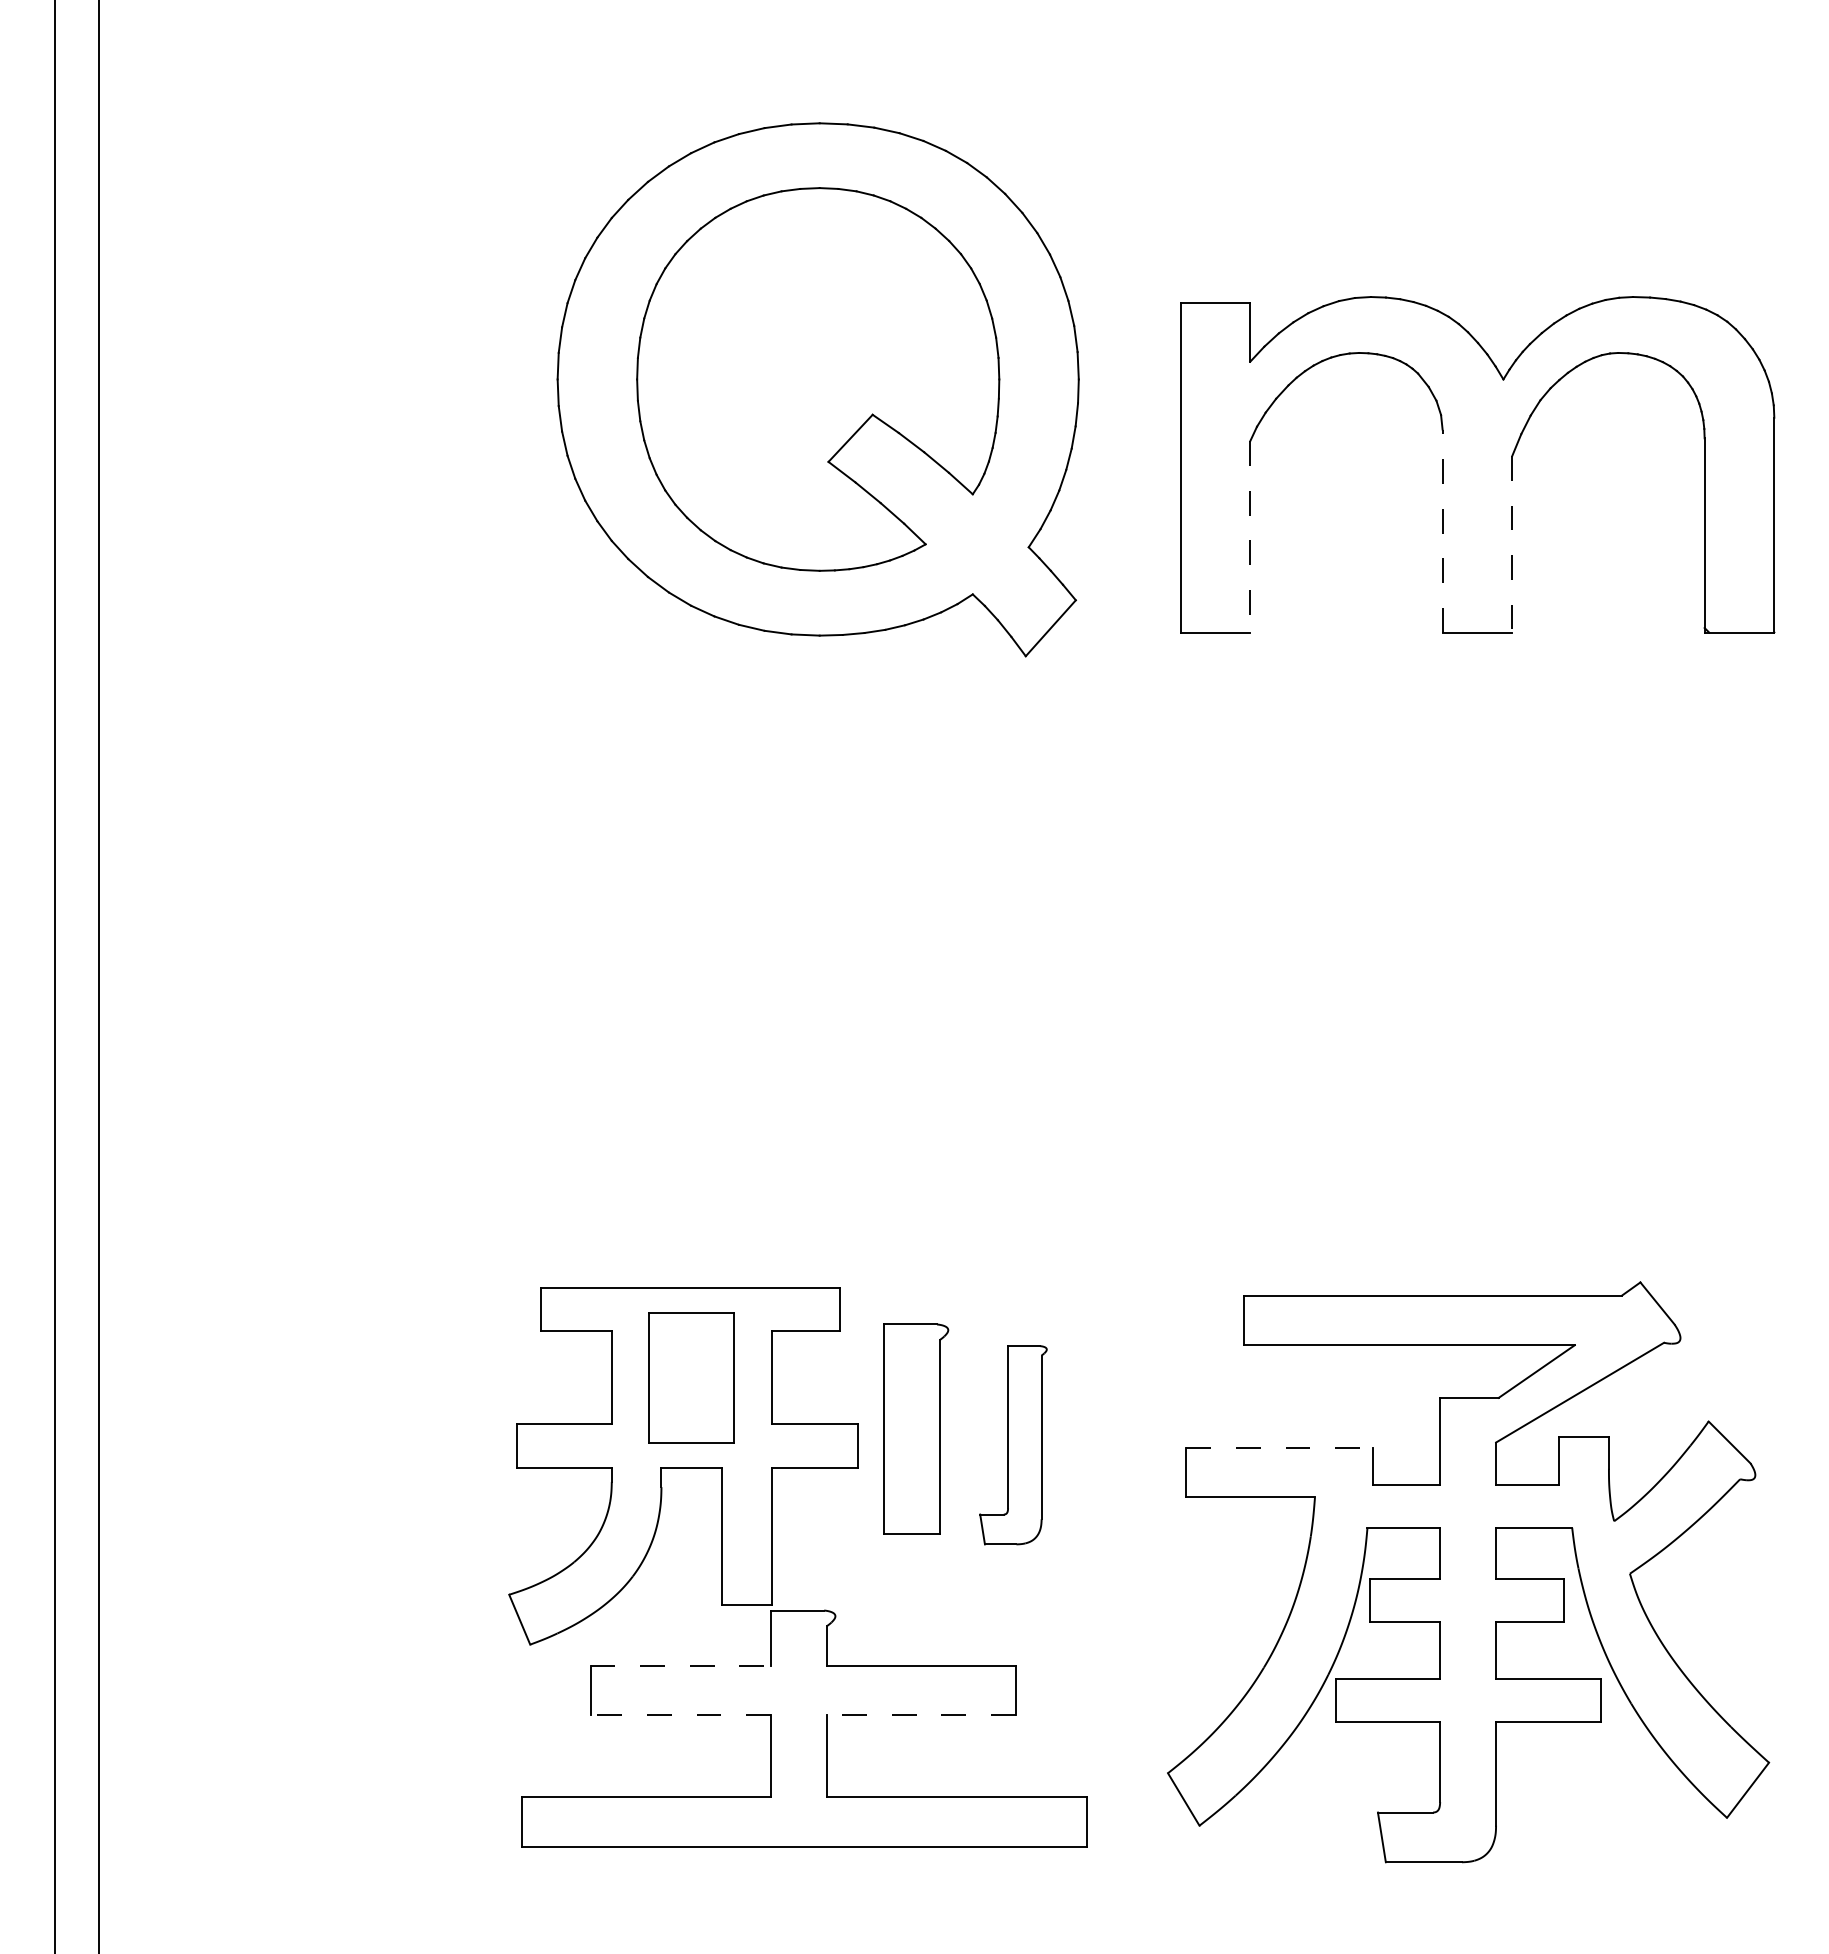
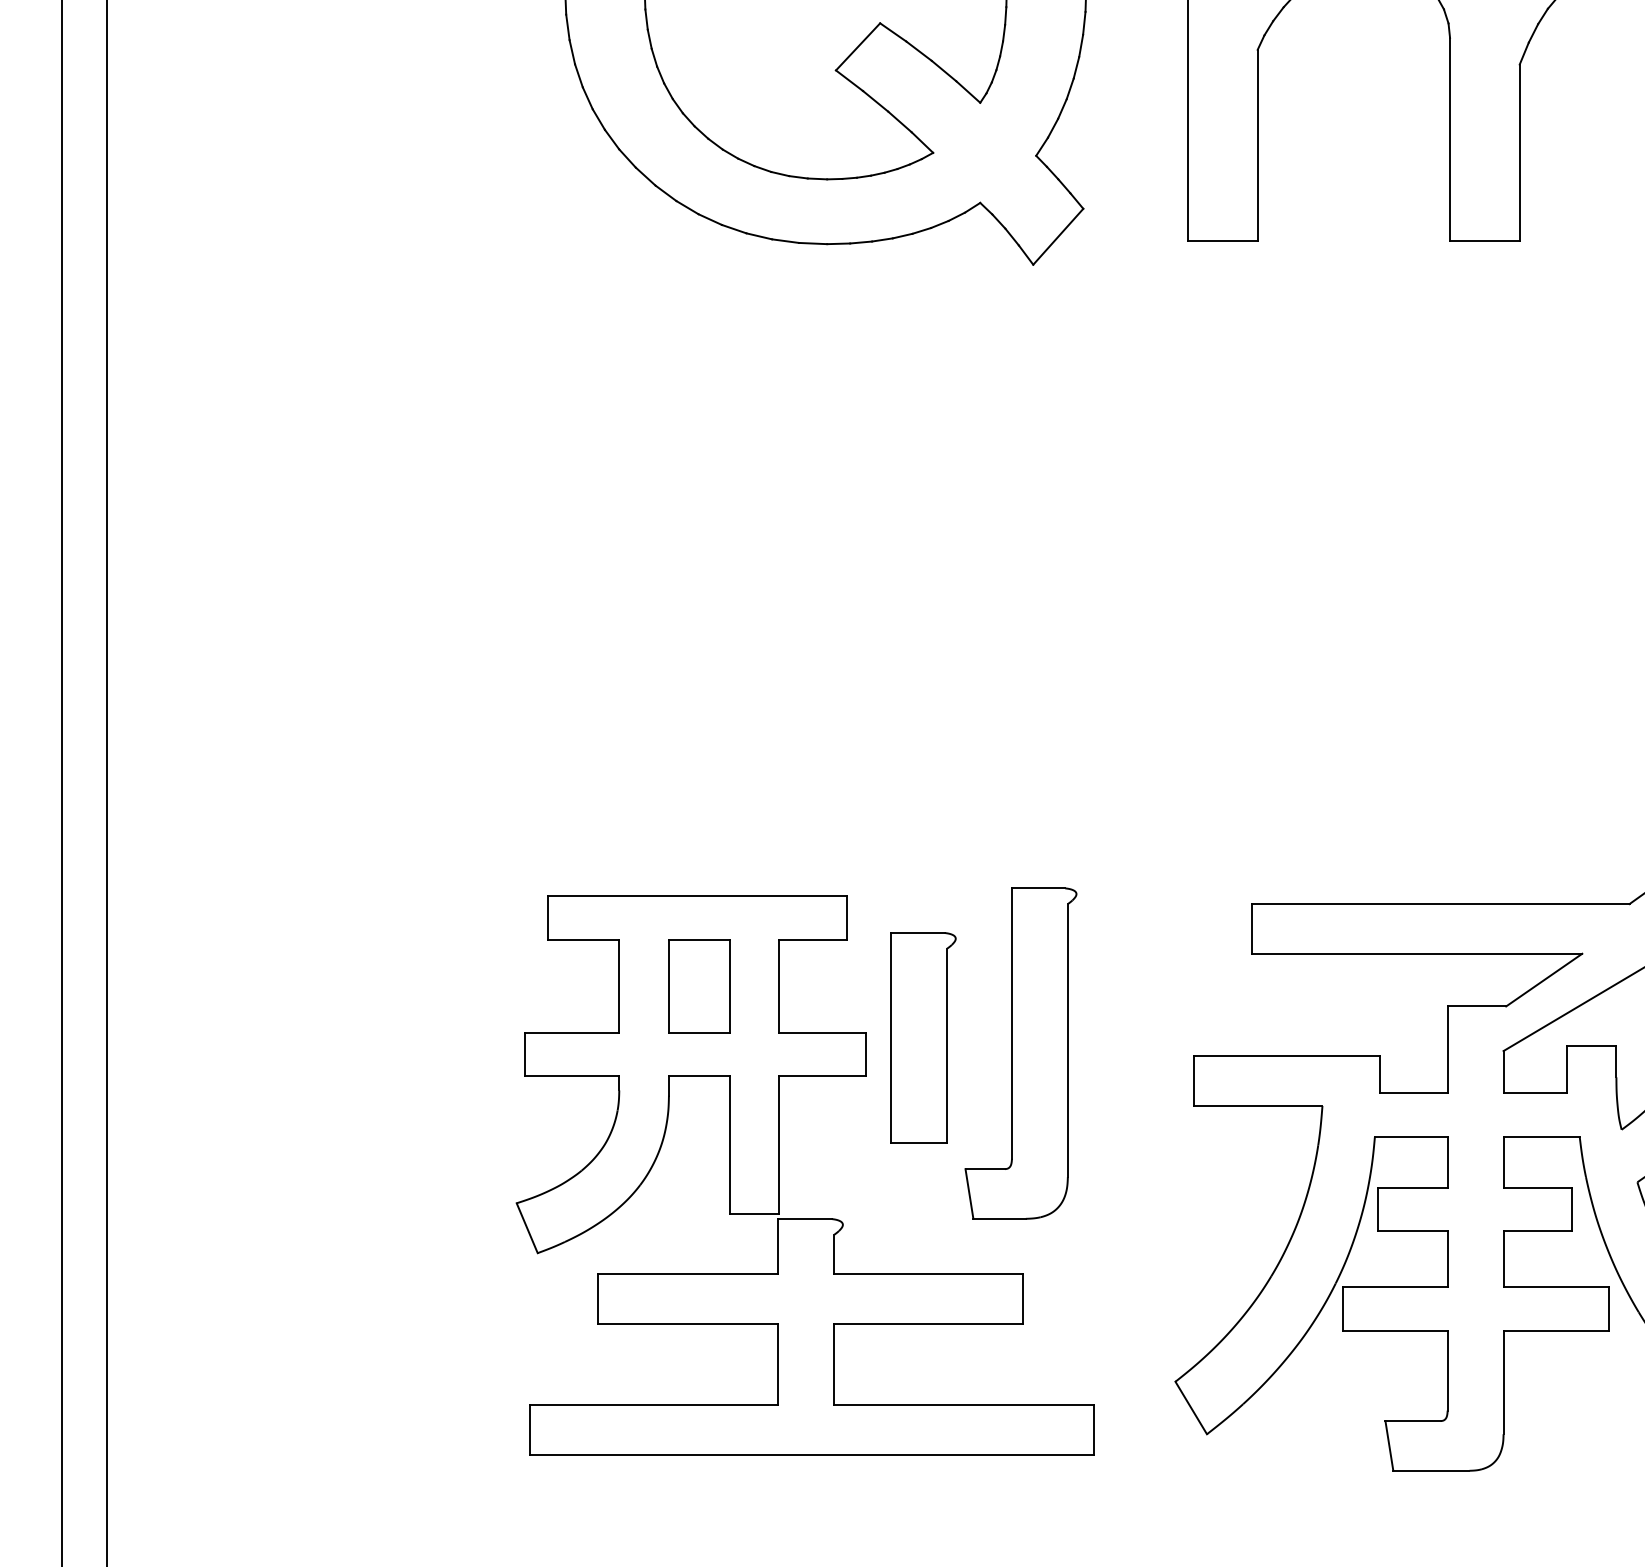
line: (1442, 531) -> (1449, 140), dashed -> solid
line: (1250, 536) -> (1257, 145), dashed -> solid
line: (1512, 544) -> (1519, 153), dashed -> solid
part: (691, 1377) -> (698, 986), size x0.71
part: (1013, 1445) -> (1020, 1054), size x1.67
line: (1280, 1447) -> (1287, 1056), dashed -> solid
line: (681, 1665) -> (688, 1274), dashed -> solid
line: (680, 1715) -> (687, 1324), dashed -> solid
line: (920, 1715) -> (927, 1324), dashed -> solid

